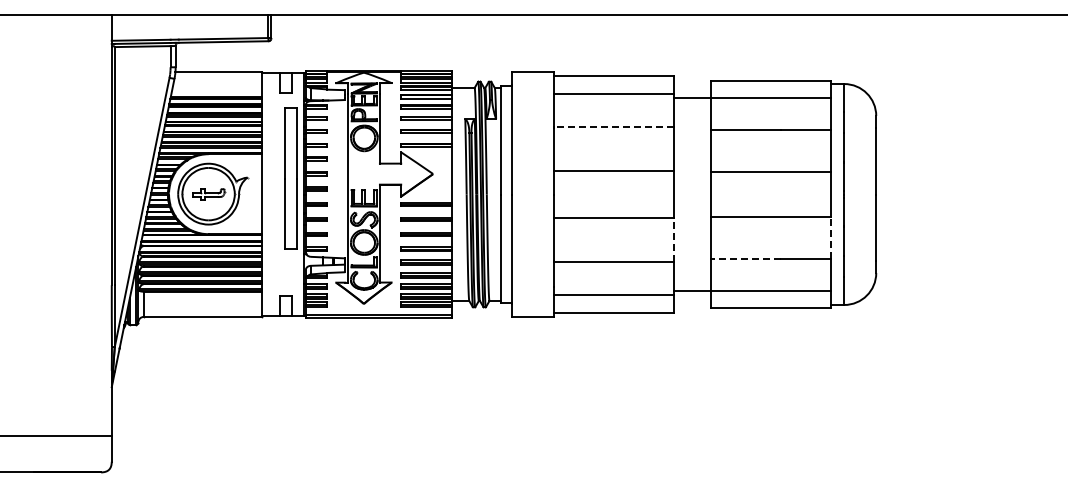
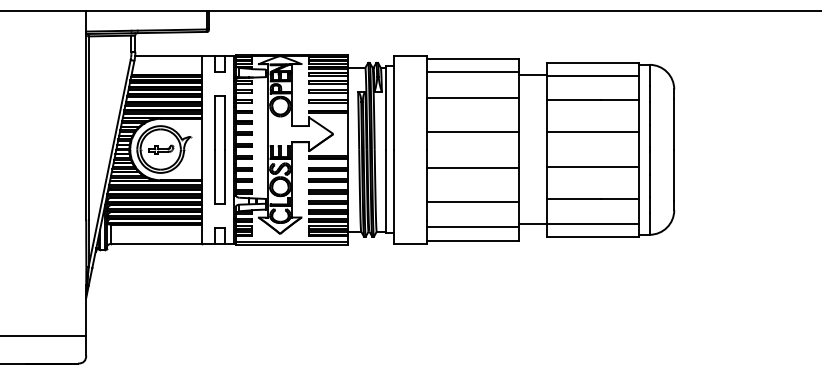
line: (614, 127) -> (472, 98), dashed -> solid
part: (290, 178) -> (219, 149), moved
line: (830, 237) -> (639, 182), dashed -> solid
line: (673, 239) -> (518, 184), dashed -> solid
line: (746, 258) -> (574, 199), dashed -> solid

